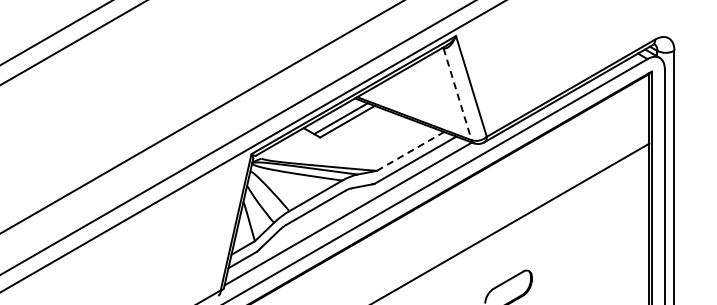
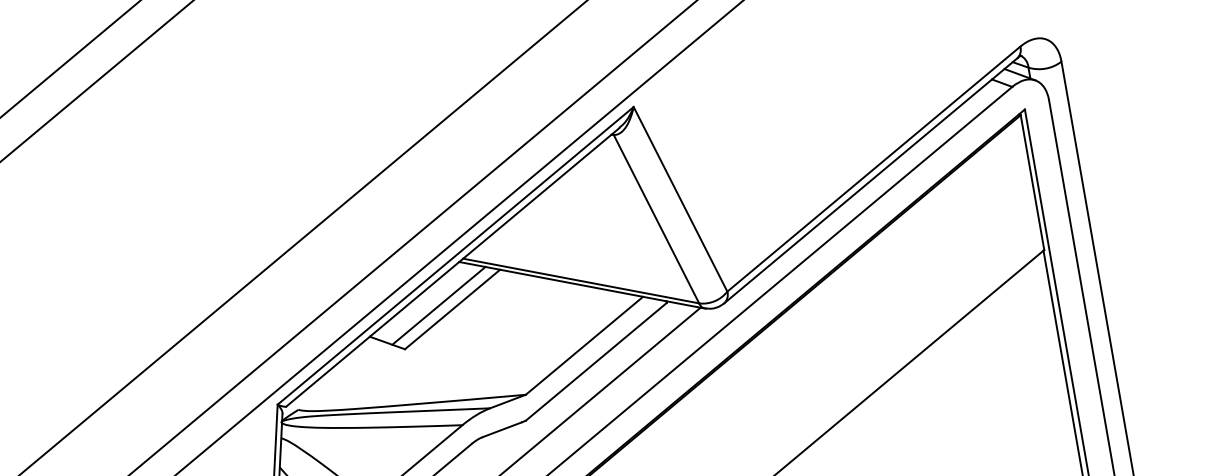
line: (457, 94) -> (656, 219), dashed -> solid
line: (410, 151) -> (584, 345), dashed -> solid

